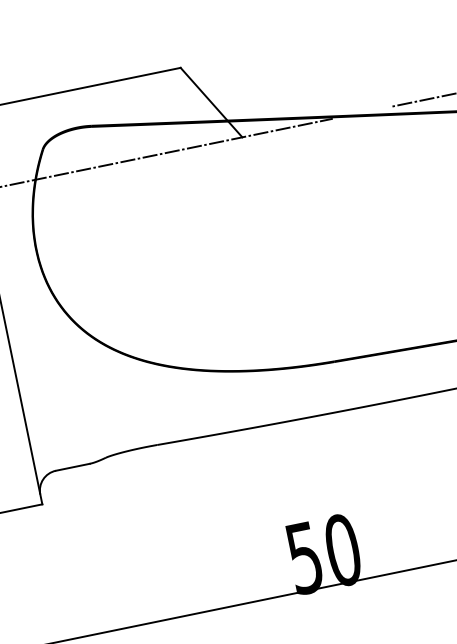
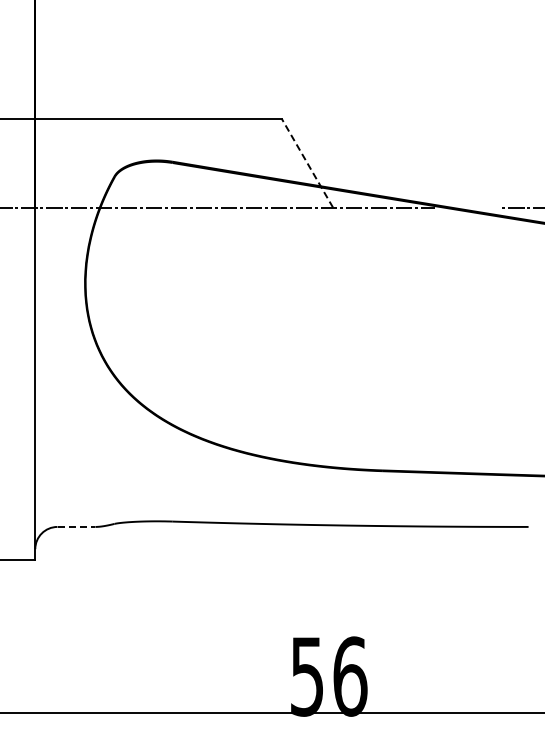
line: (211, 101) -> (307, 162), solid -> dashed
line: (72, 466) -> (76, 526), solid -> dashed
text: (343, 550) -> (350, 676), 50 -> 56

